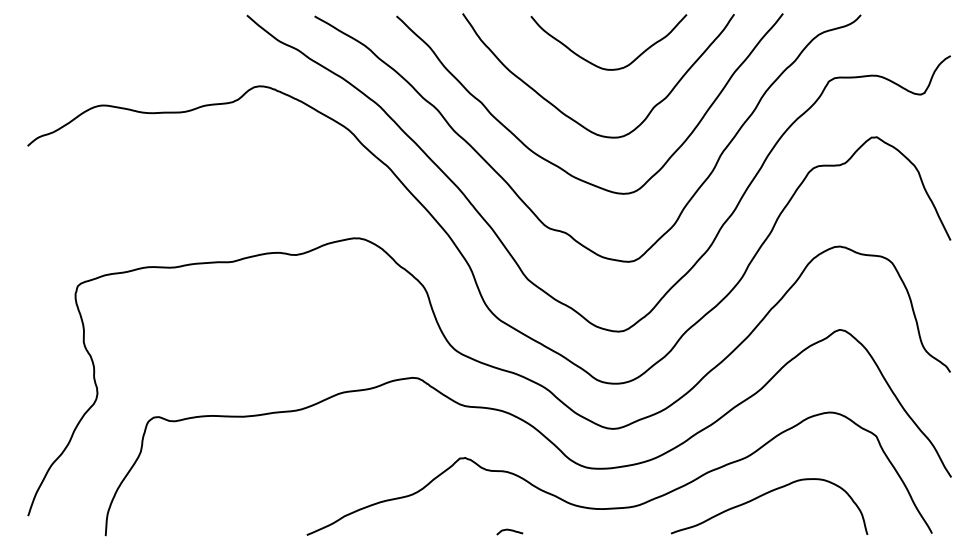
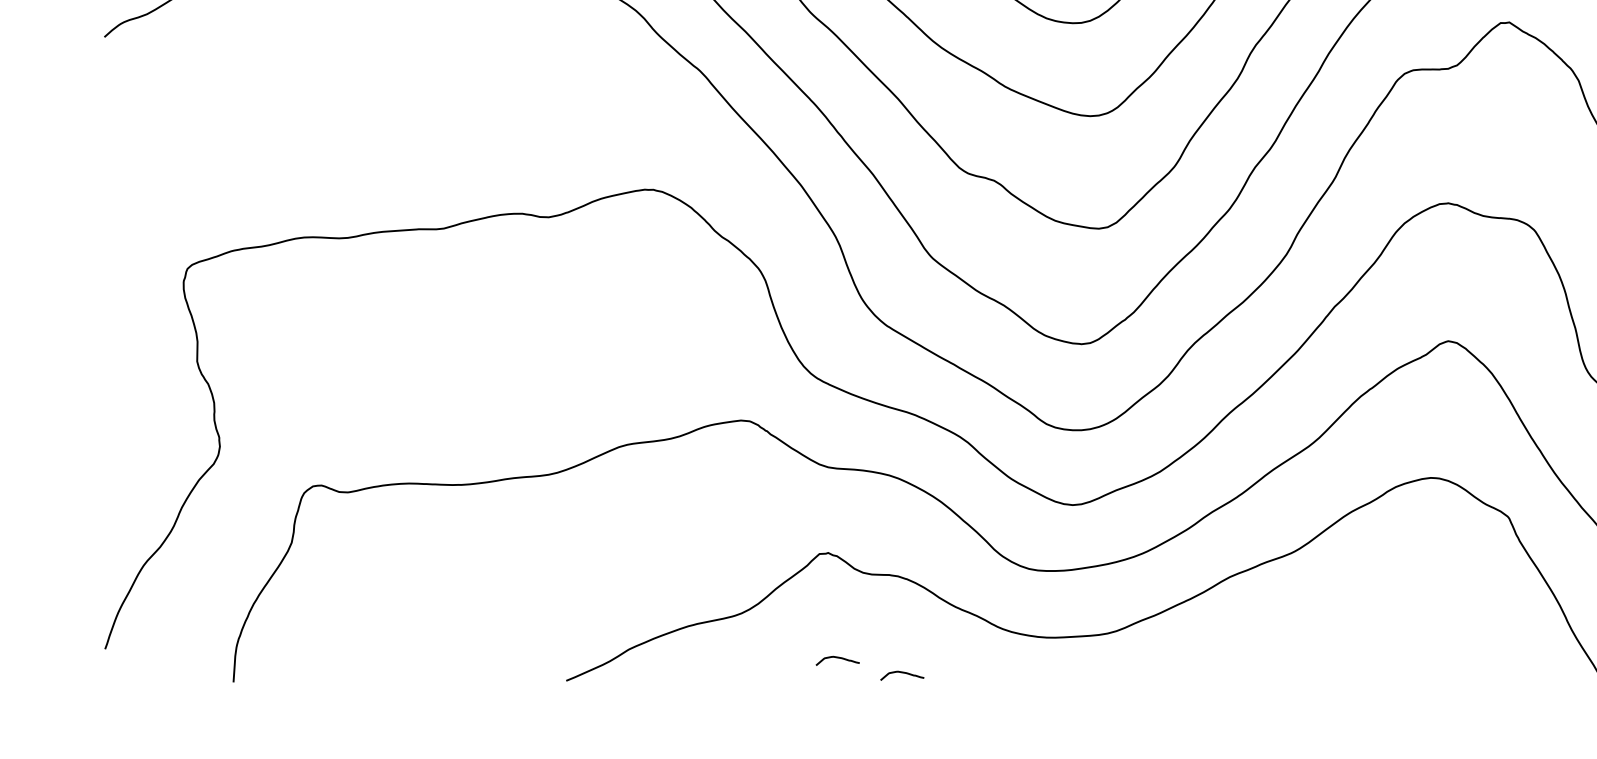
curve: (764, 495) -> (1323, 615), removed
curve: (470, 521) -> (837, 658), added

